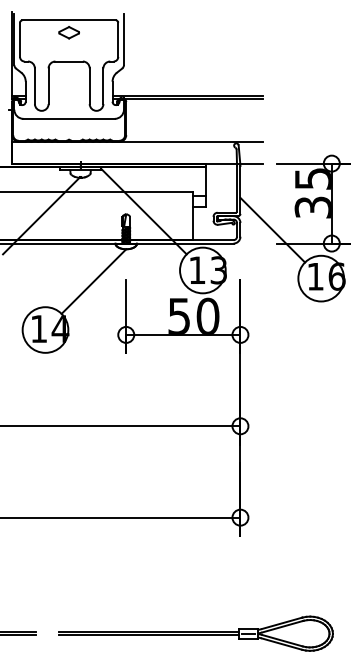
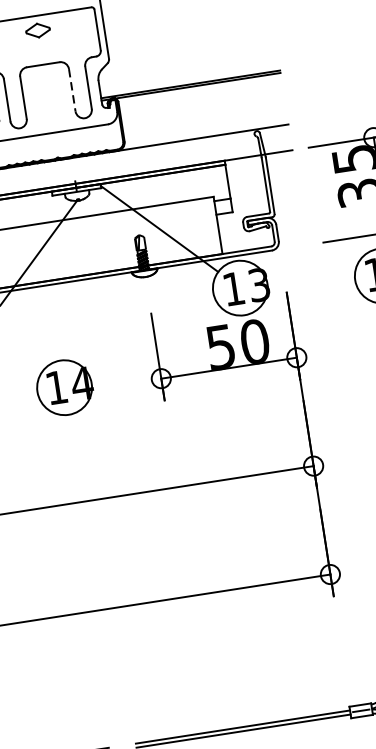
line: (89, 86) -> (72, 90), solid -> dashed
line: (272, 229) -> (315, 226), removed
line: (93, 281) -> (112, 321), removed

